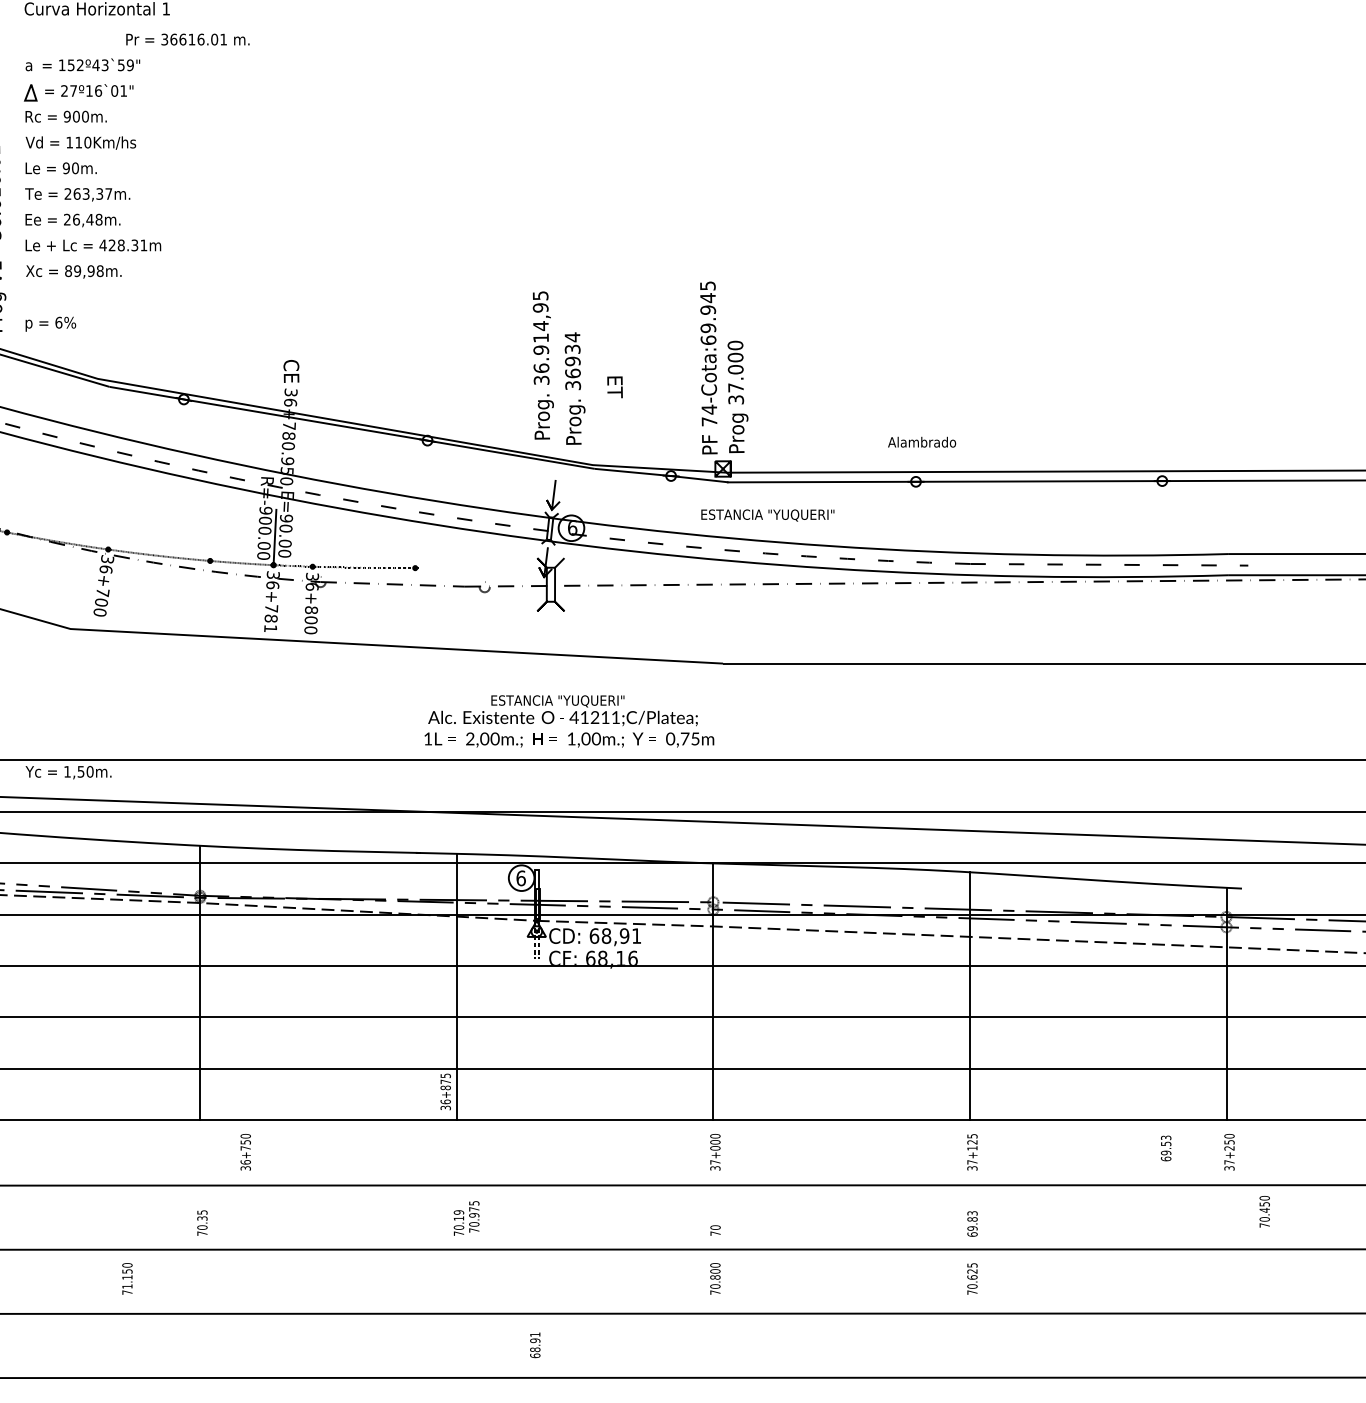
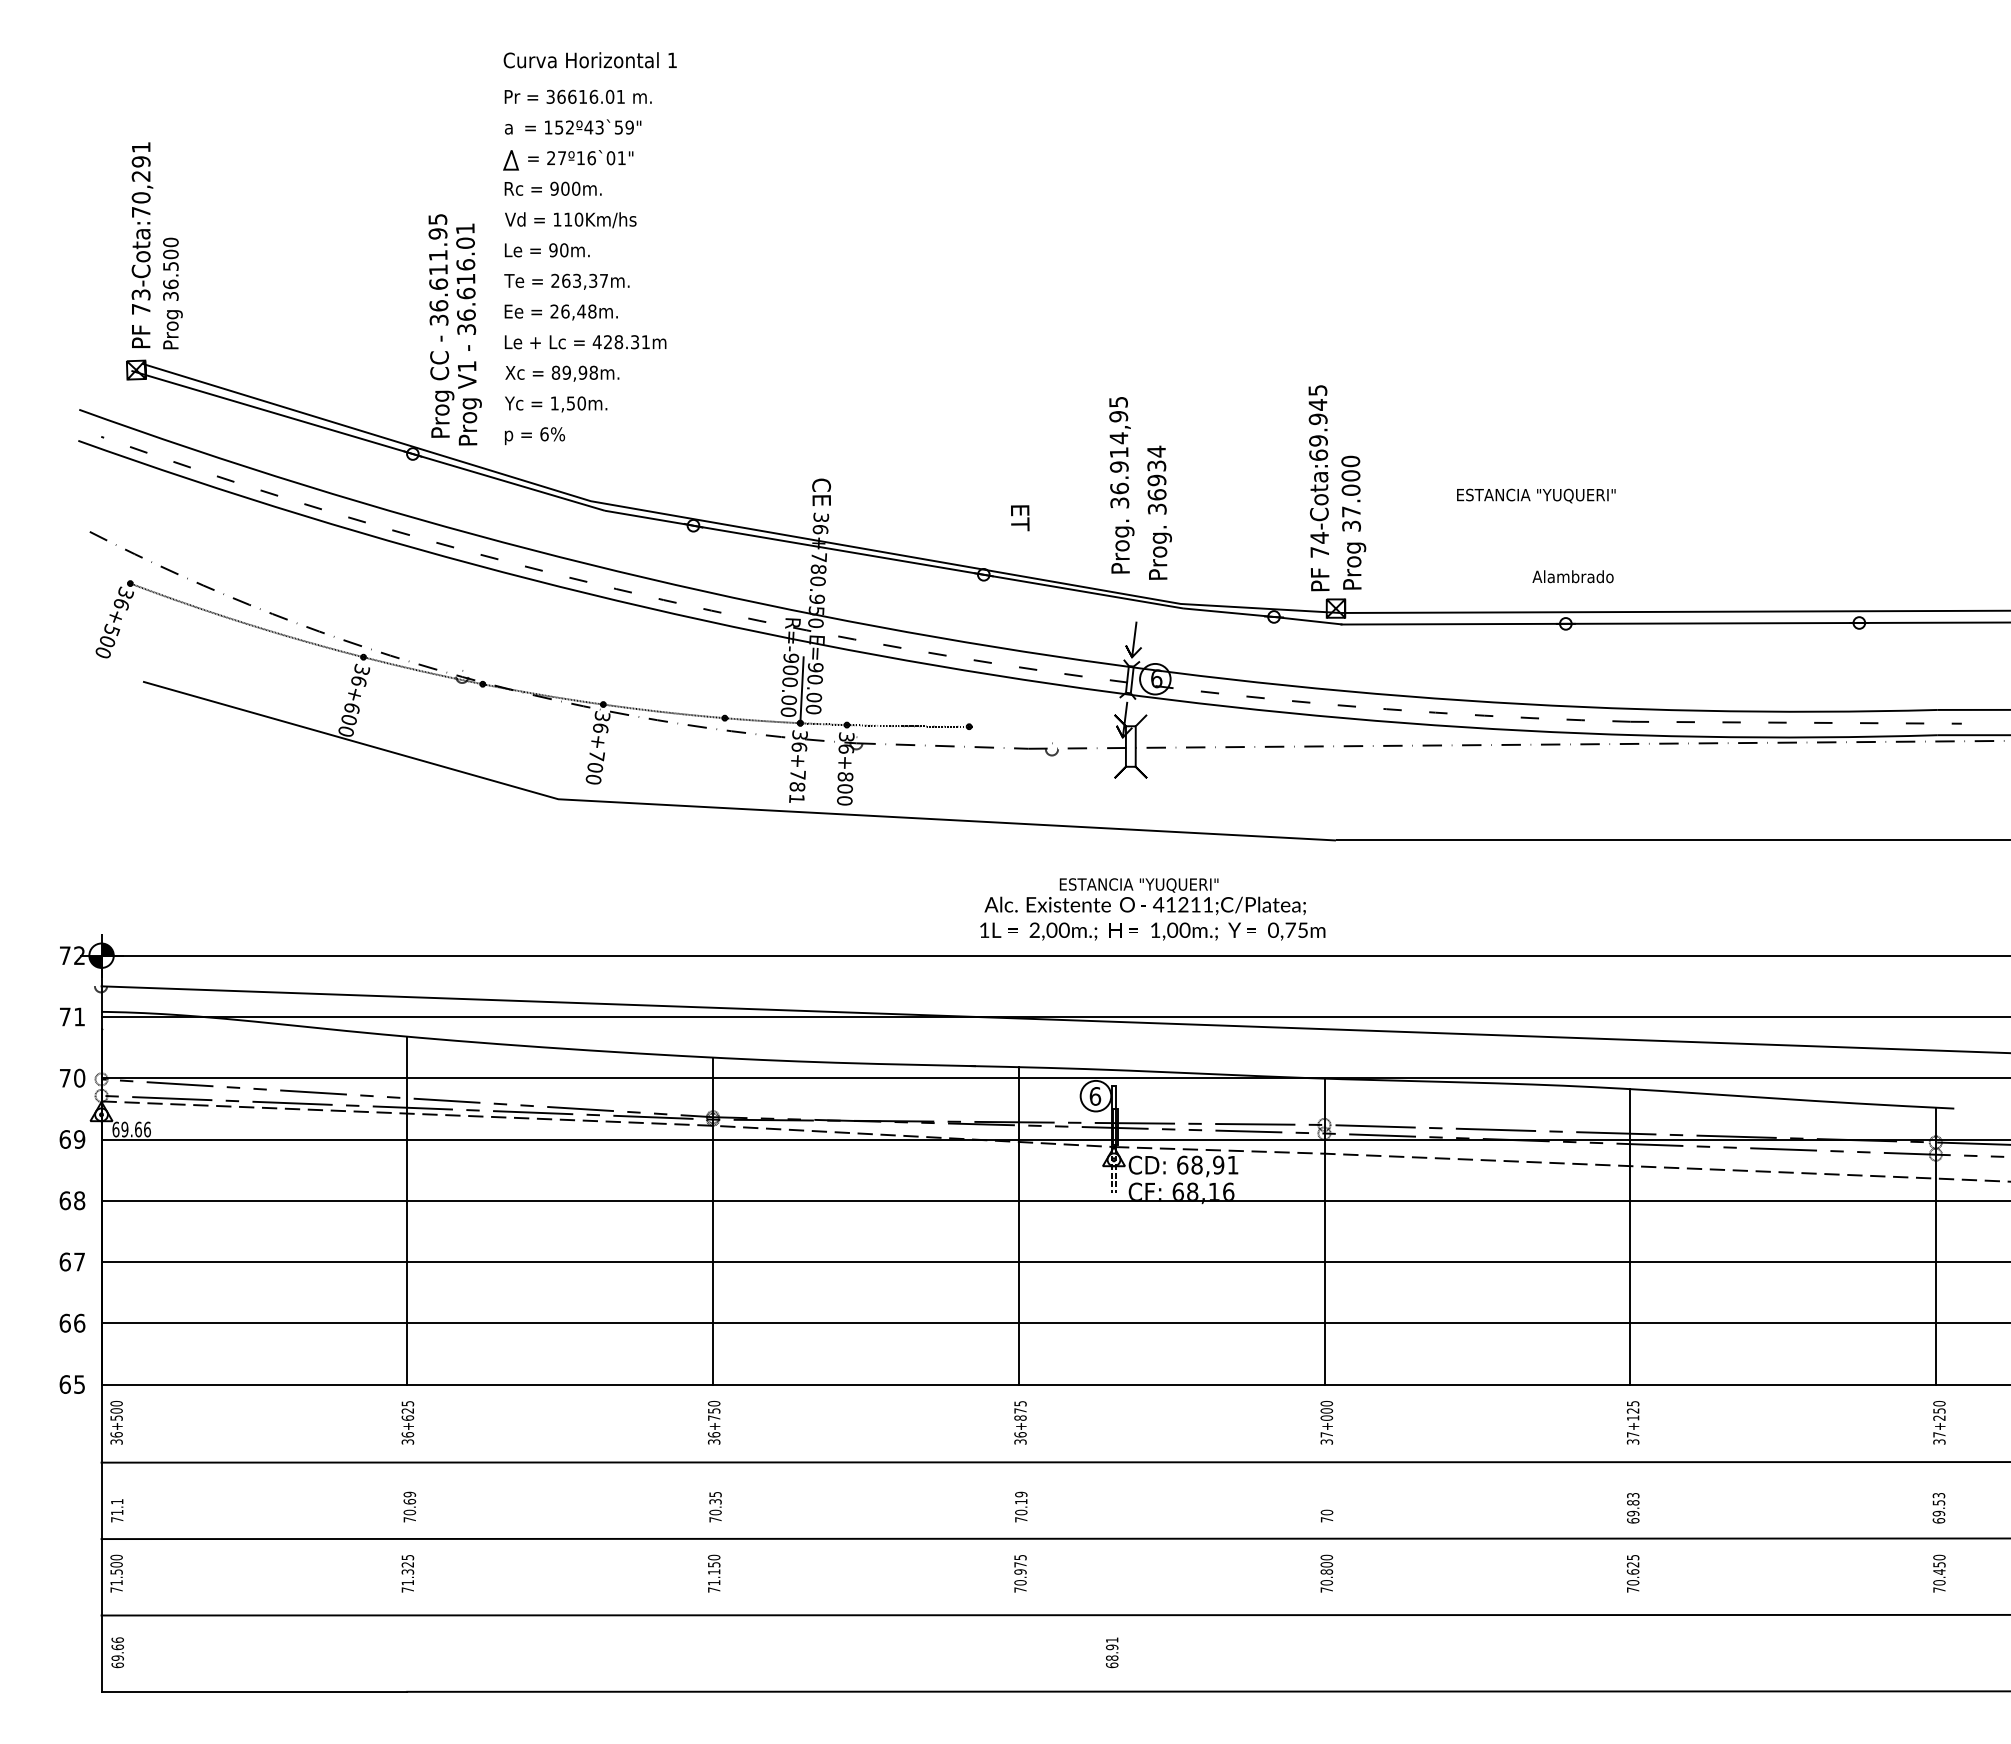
text: (187, 39) -> (577, 96), moved
text: (615, 387) -> (1020, 518), moved
text: (768, 515) -> (1536, 495), moved
text: (68, 772) -> (556, 404), moved
text: (445, 1091) -> (1020, 1422), moved
text: (1165, 1148) -> (1938, 1508), moved
text: (246, 1152) -> (714, 1422), moved
text: (1264, 1211) -> (1939, 1573), moved
text: (474, 1216) -> (1020, 1573), moved
text: (127, 1278) -> (714, 1573), moved

